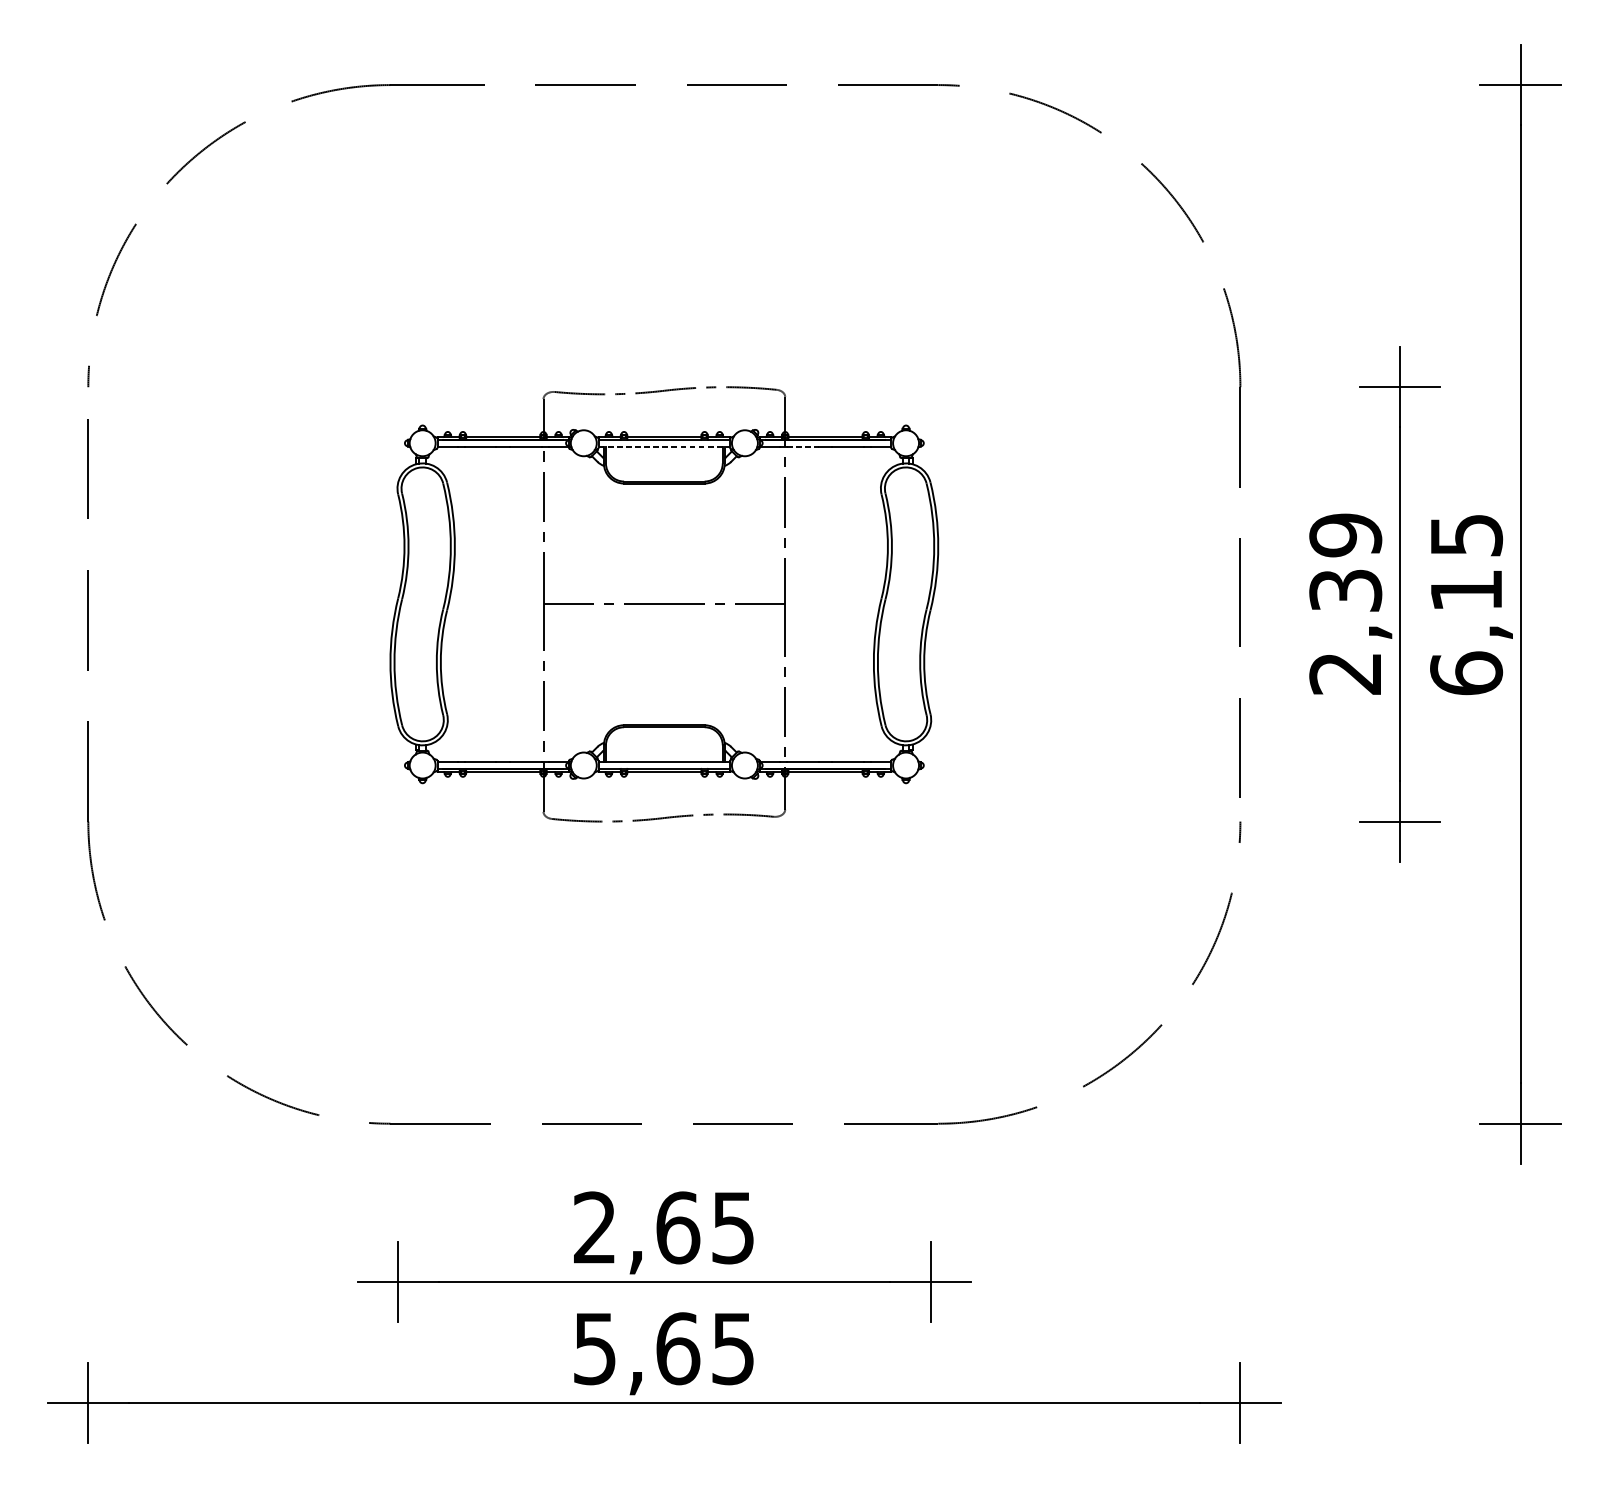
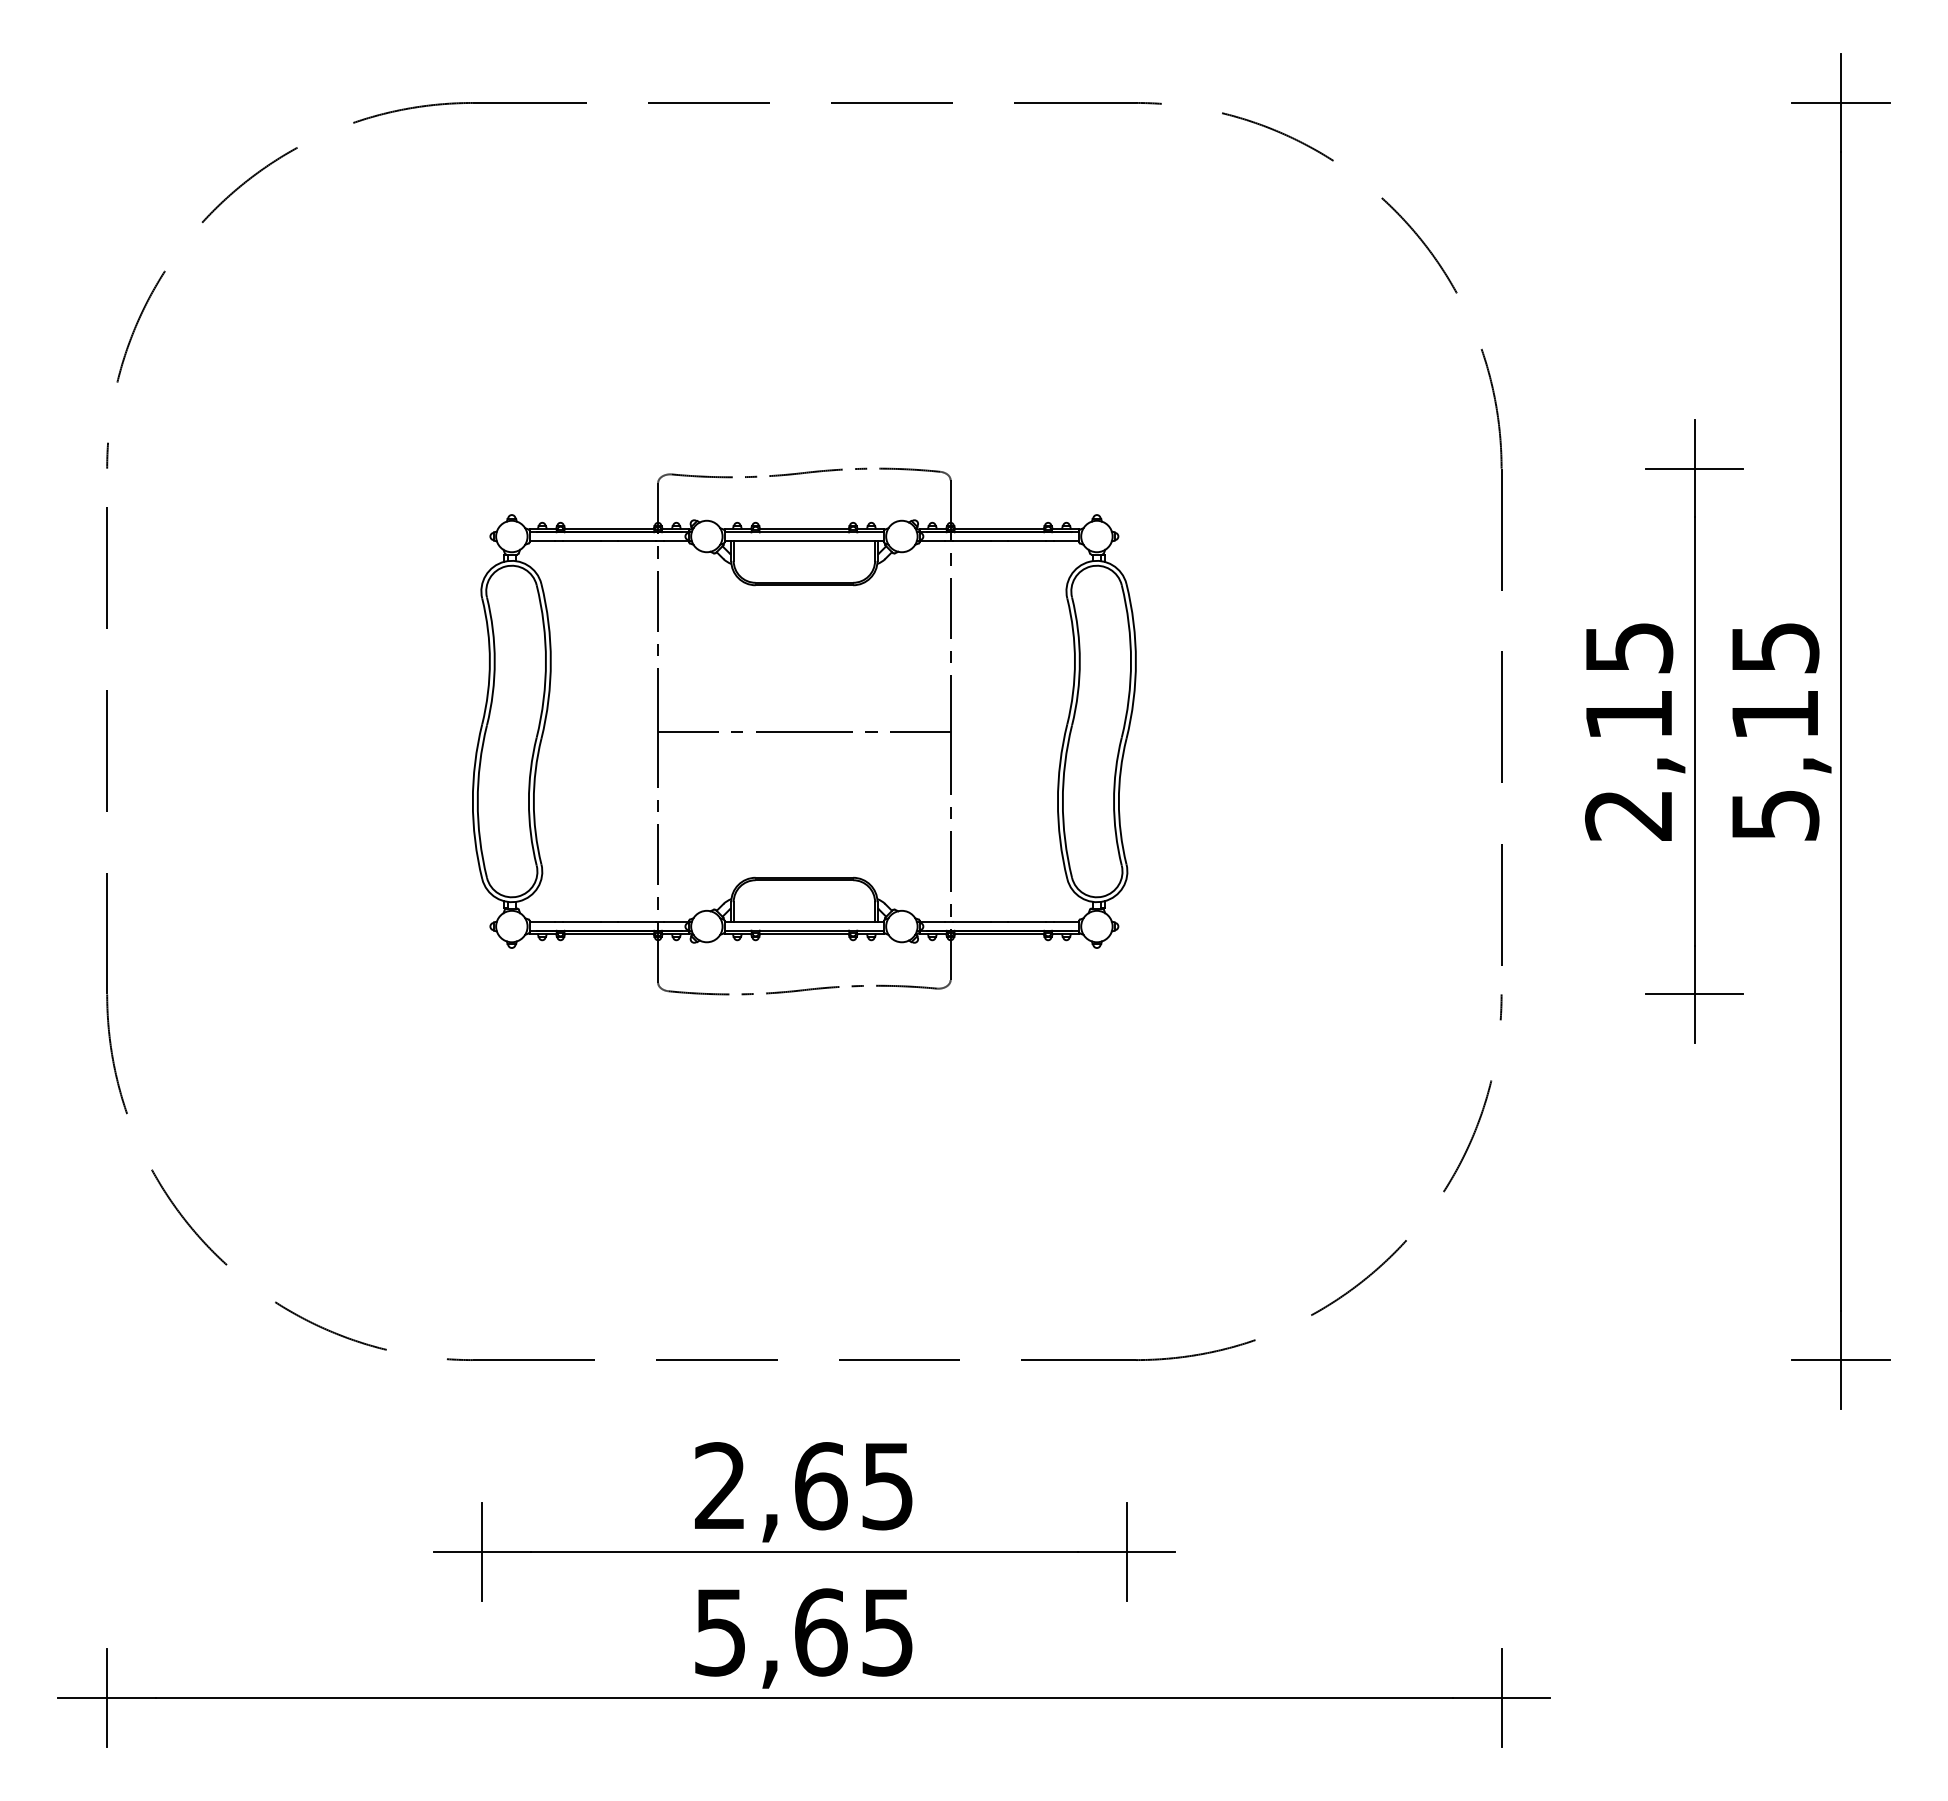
line: (664, 446) -> (804, 540), dashed -> solid
line: (803, 446) -> (972, 540), dashed -> solid
text: (1346, 562) -> (1629, 680), 2,39 -> 2,15
text: (1466, 672) -> (1775, 814), 6,15 -> 5,15

